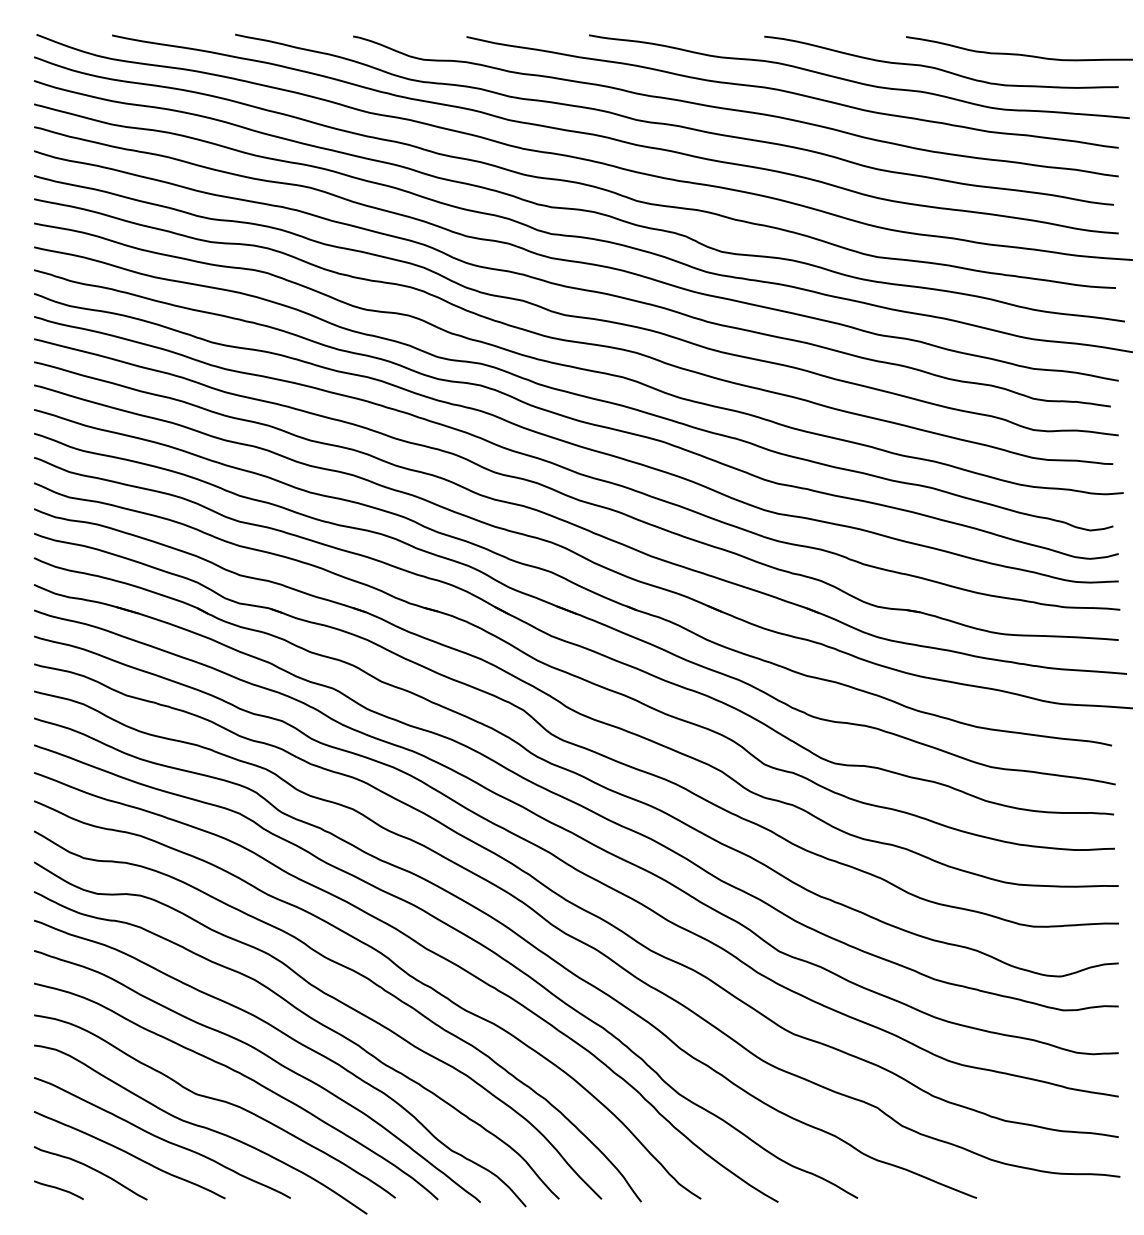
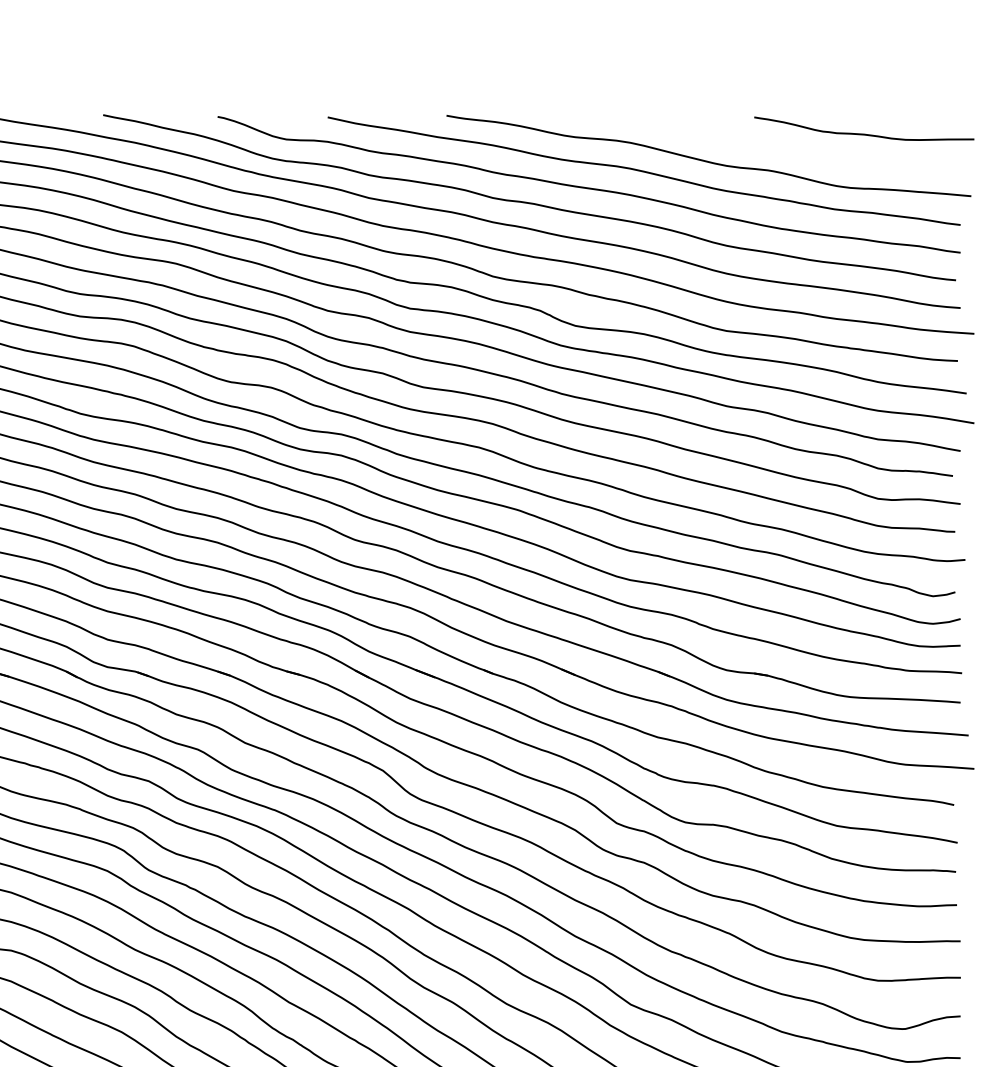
curve: (940, 68) -> (787, 147), removed

